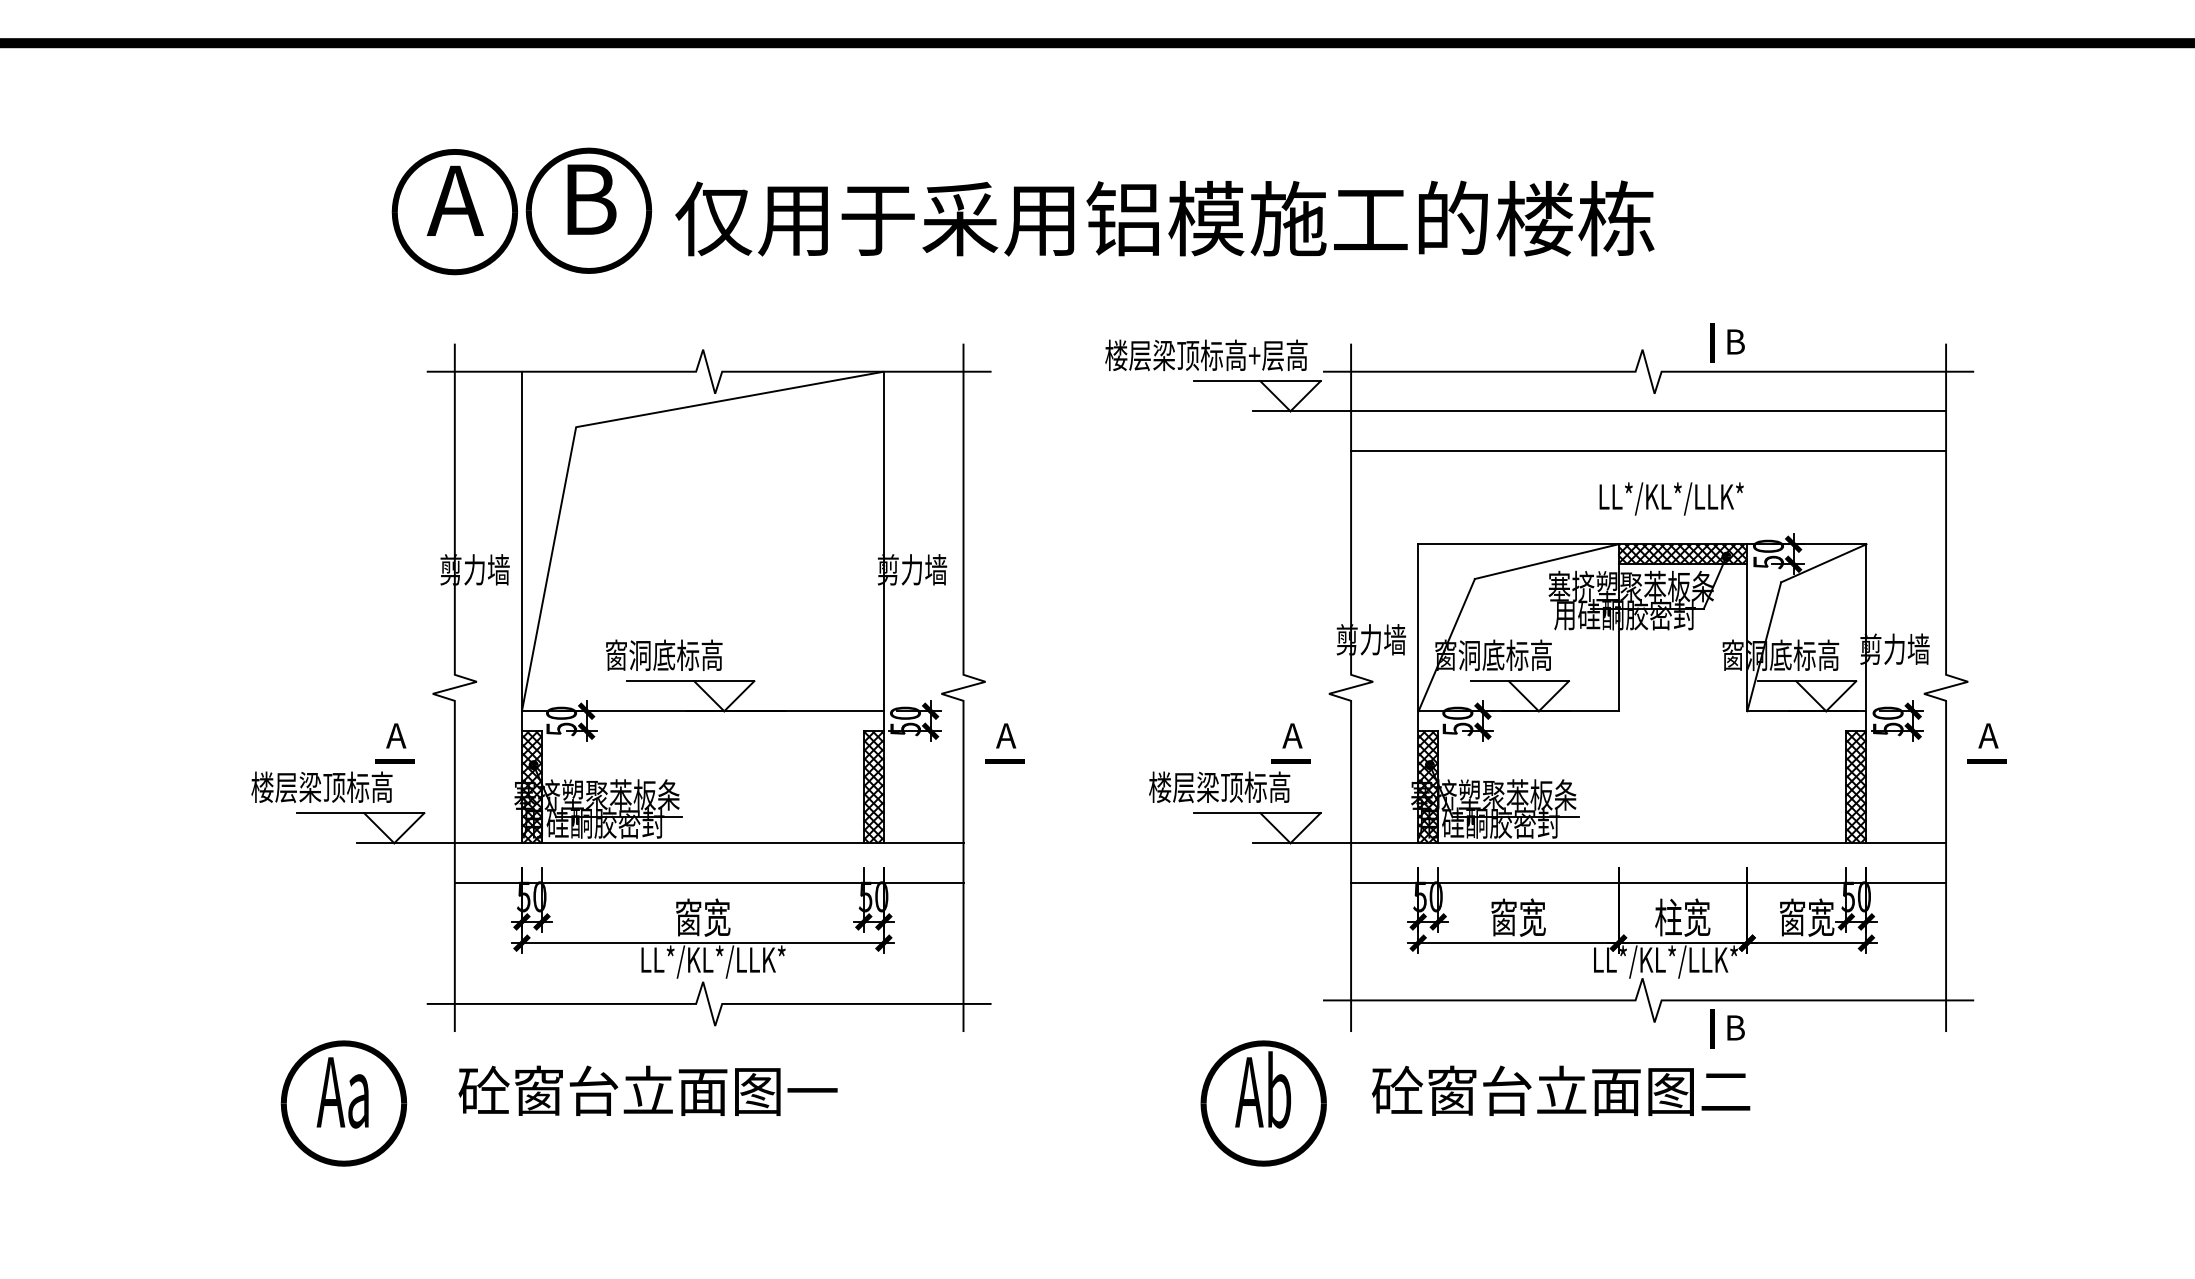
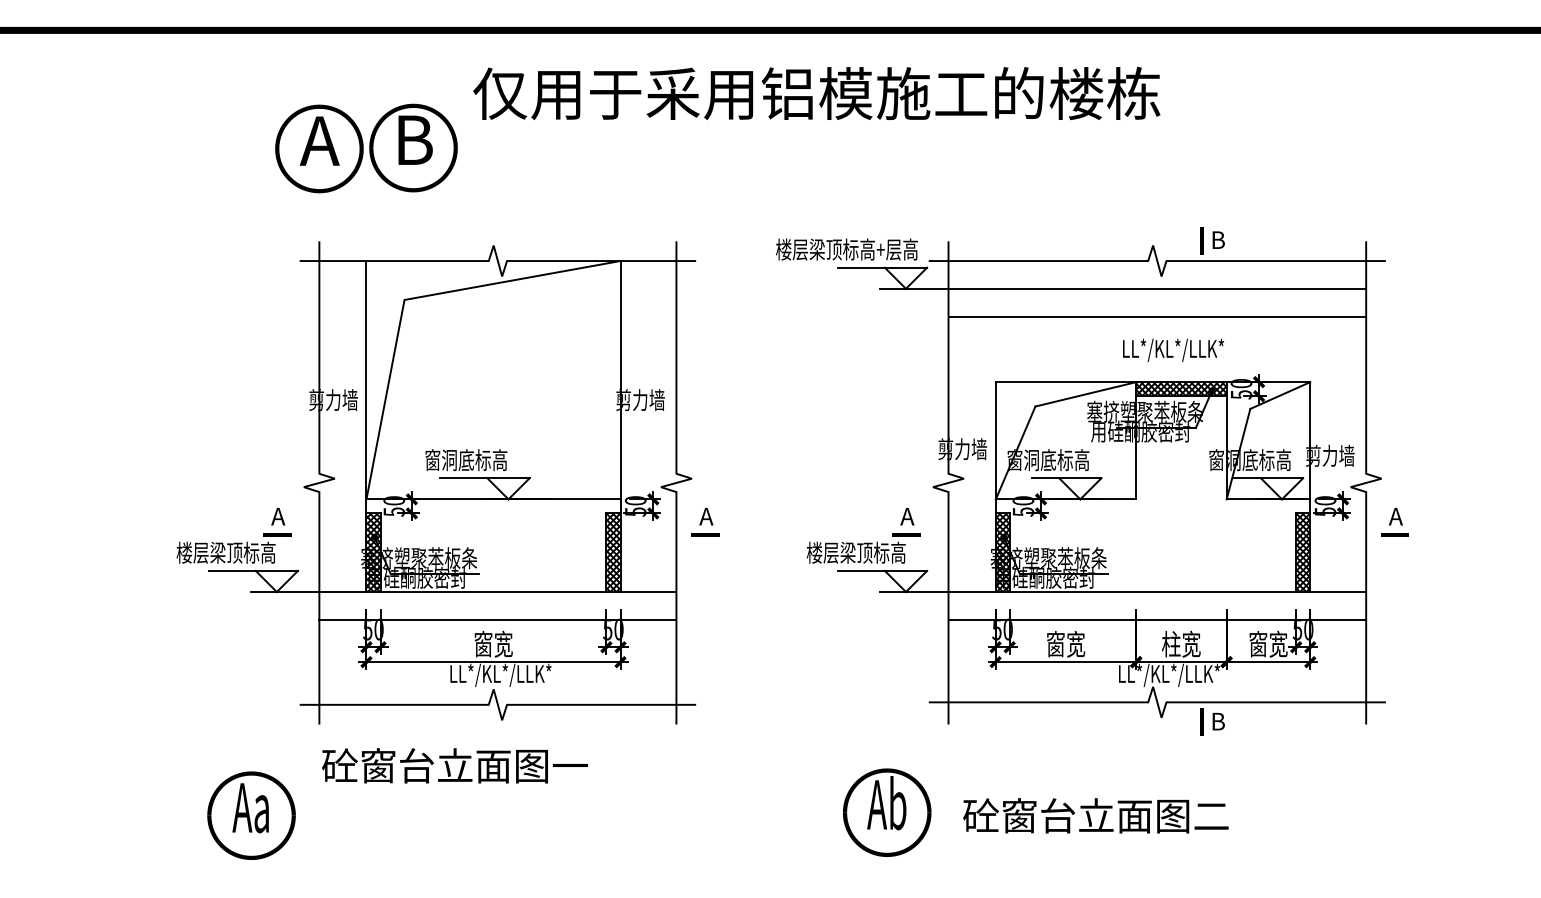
text: (1164, 218) -> (816, 93), moved
text: (1560, 1090) -> (1095, 815), moved
text: (343, 1103) -> (251, 815), moved
text: (1264, 1103) -> (887, 812), moved

